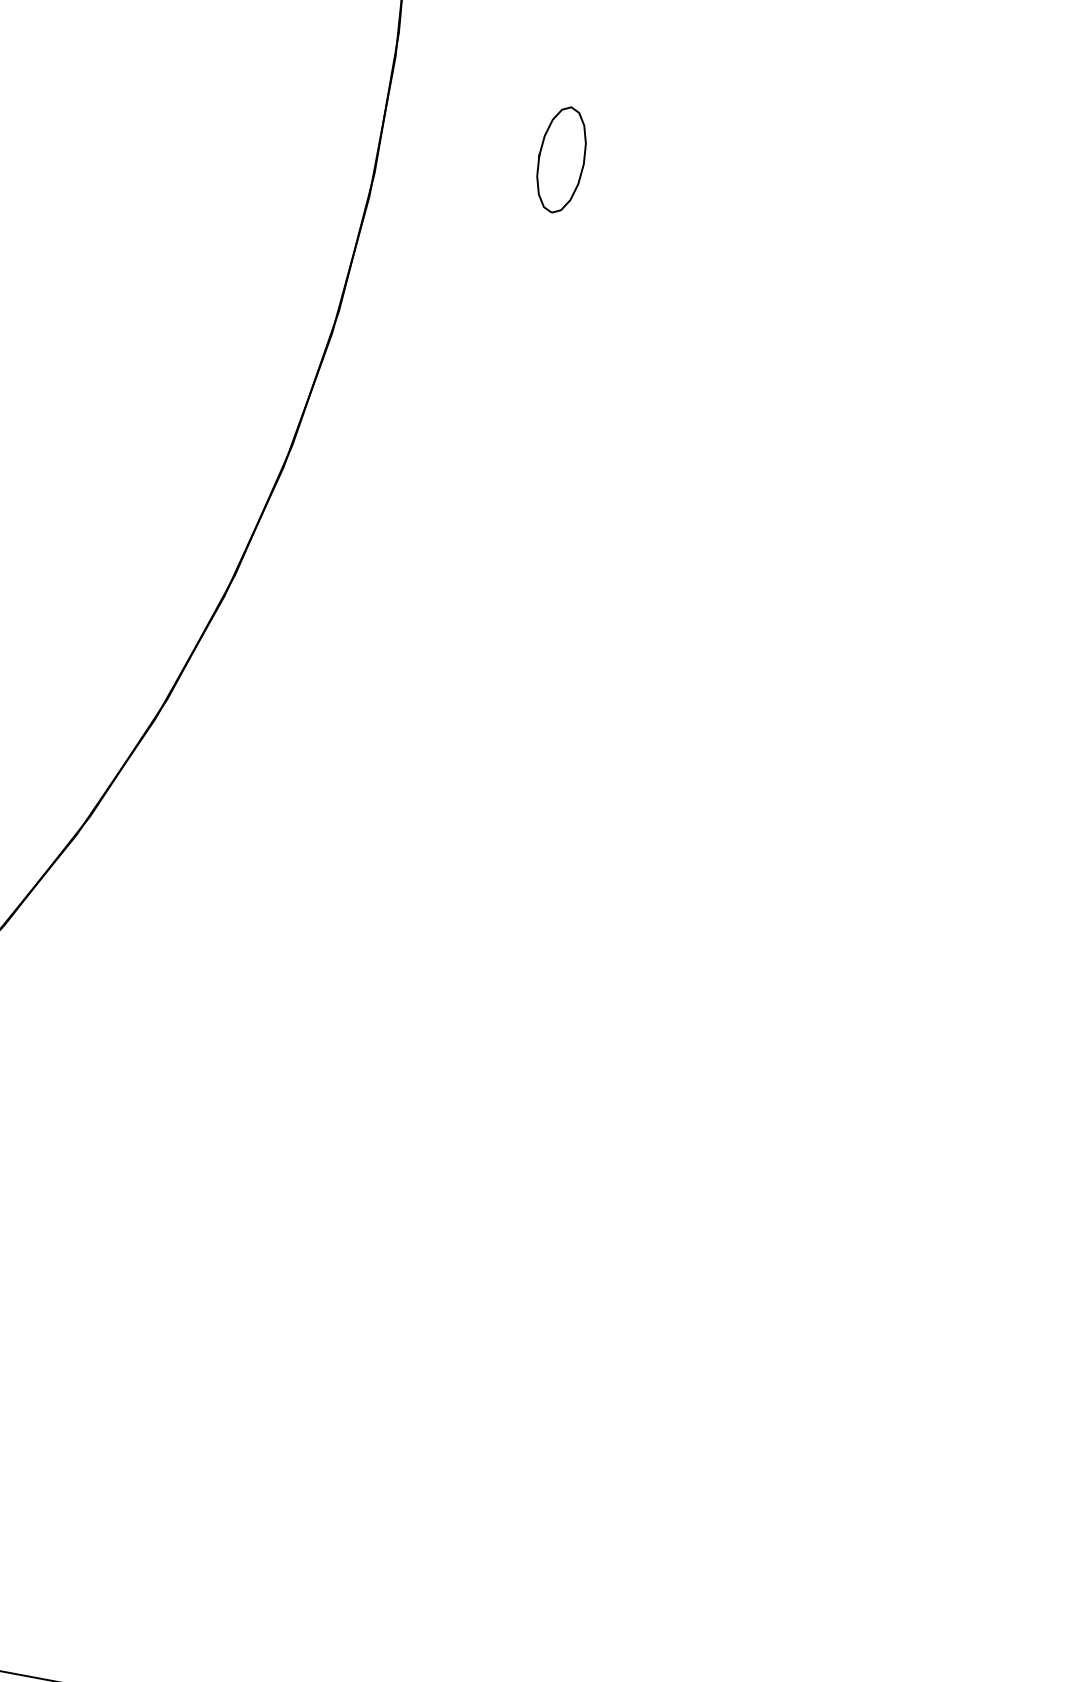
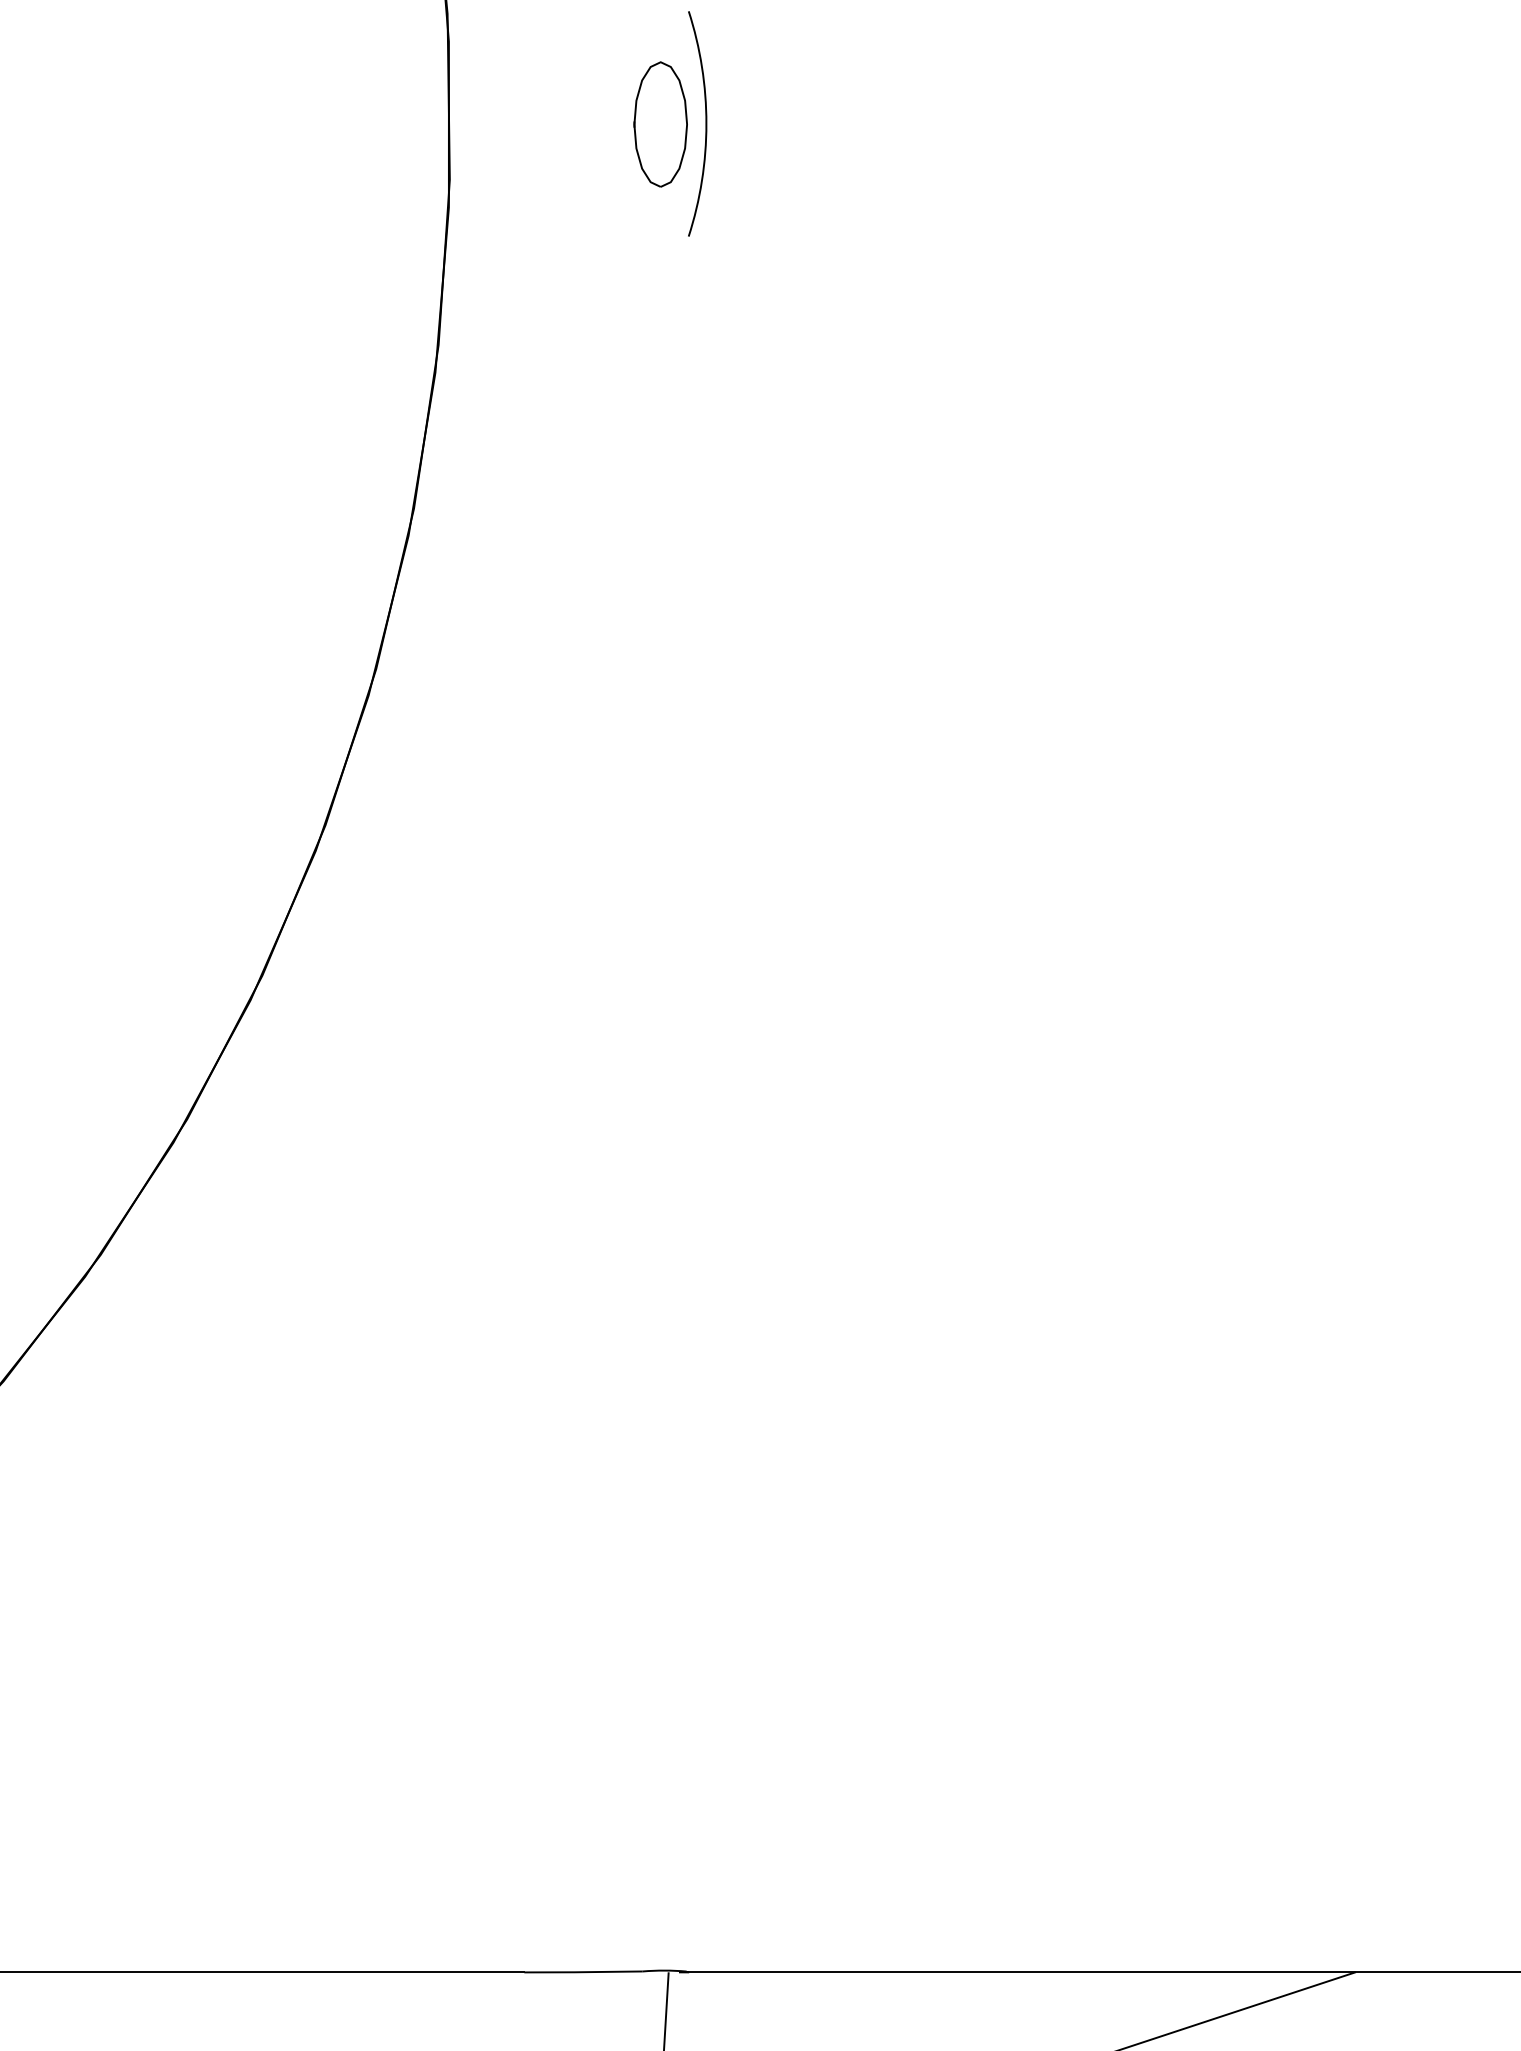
arc: (599, 166) -> (705, 123), added

